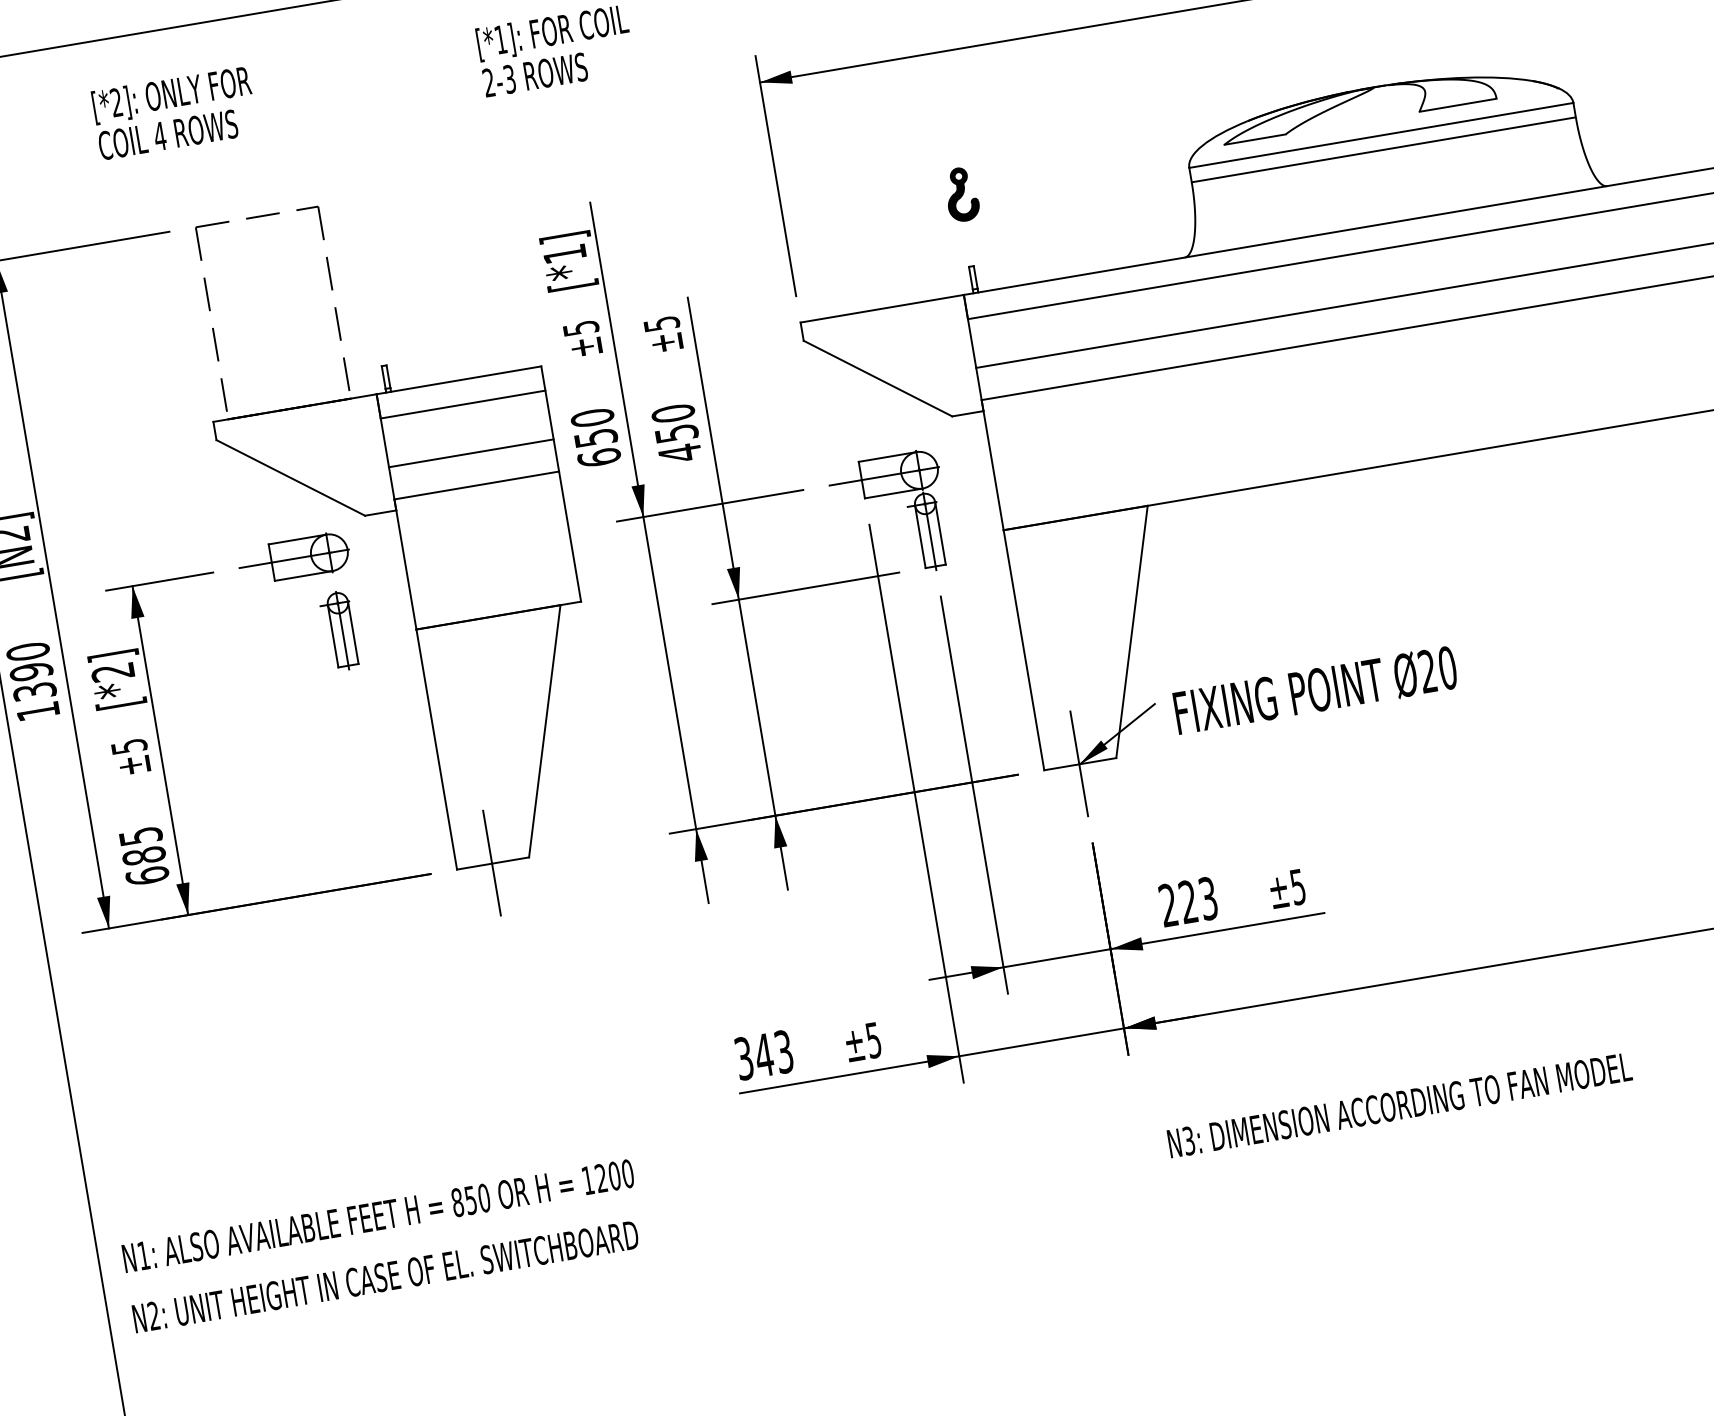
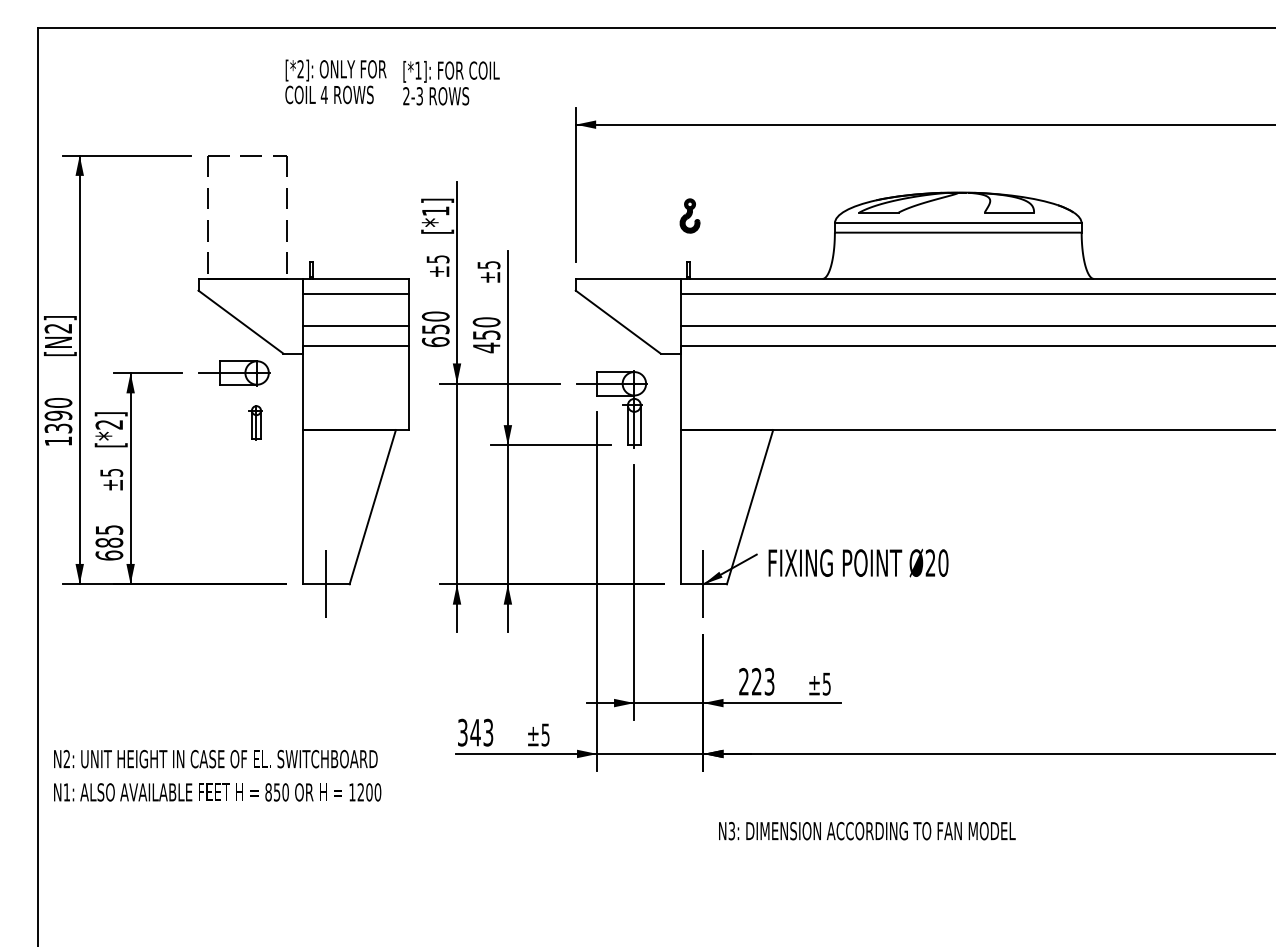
text: (173, 112) -> (335, 81), moved
part: (338, 630) -> (254, 422), size x0.7
text: (385, 1277) -> (215, 759), moved

